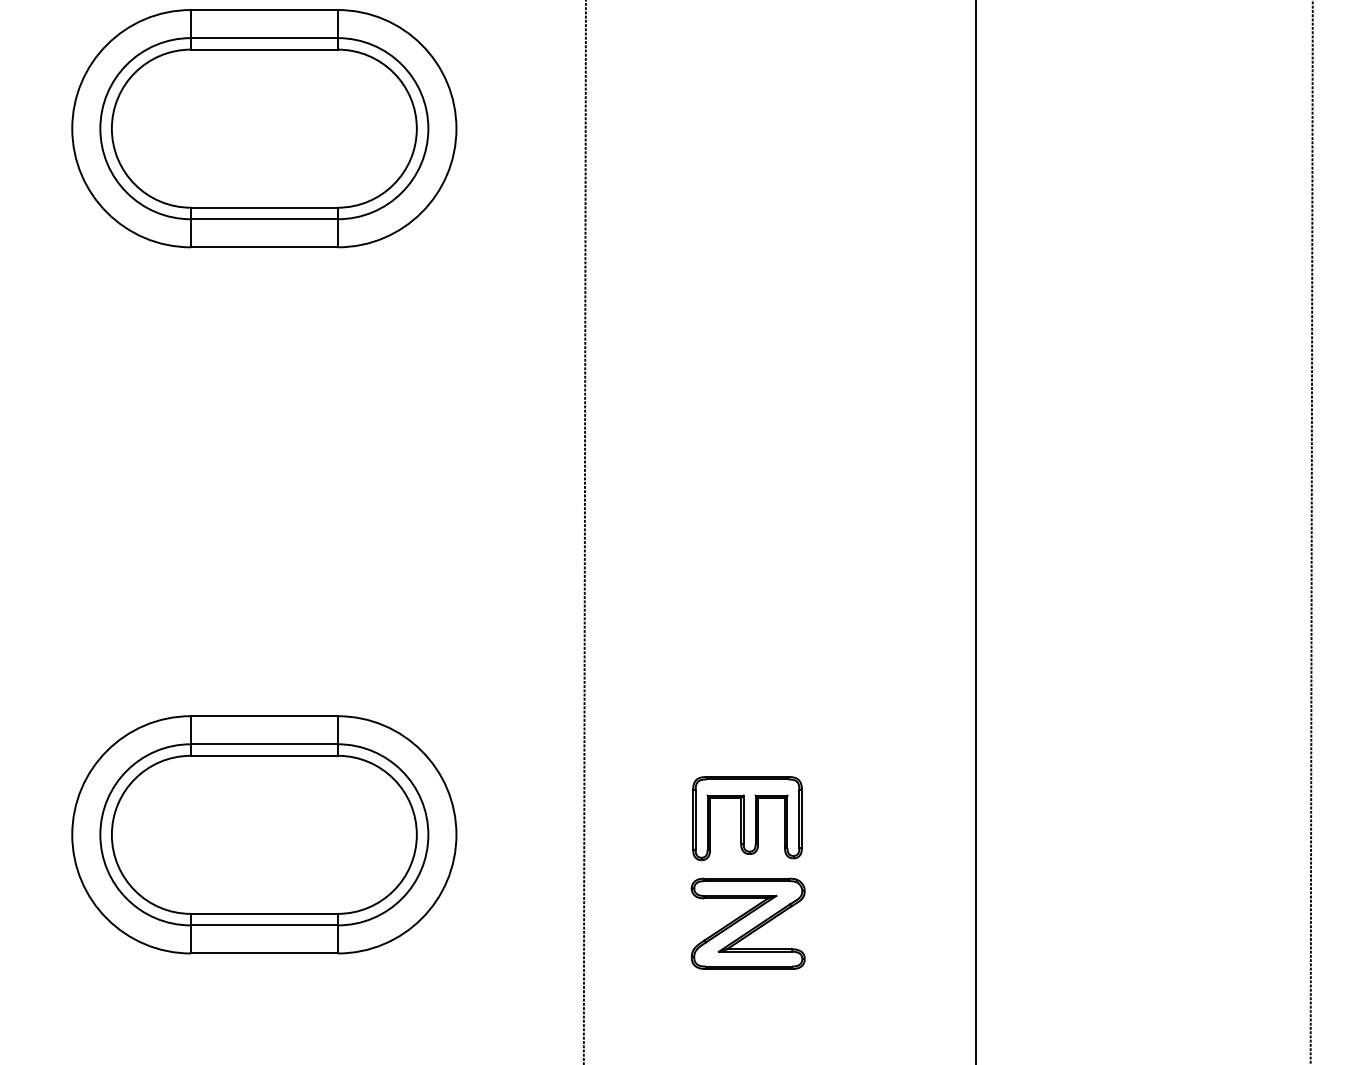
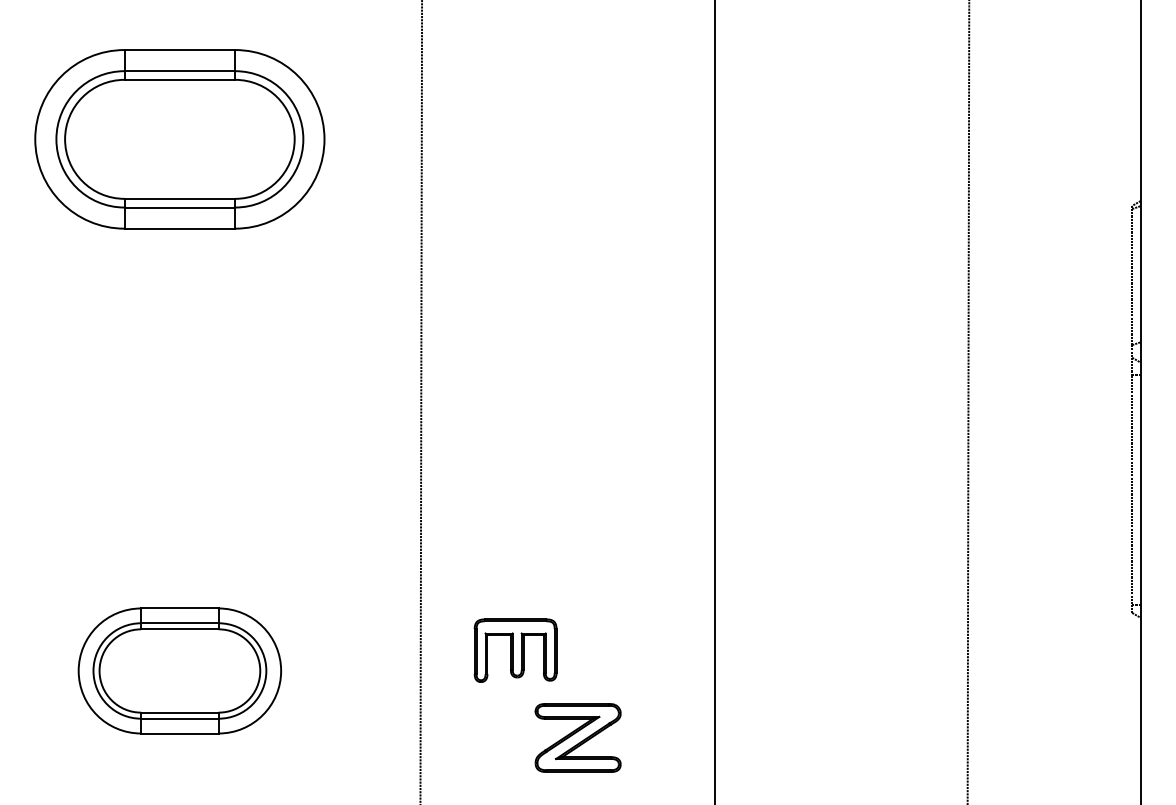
part: (747, 818) -> (515, 650), moved
part: (263, 834) -> (179, 670), size x0.7
part: (747, 923) -> (577, 737), moved

